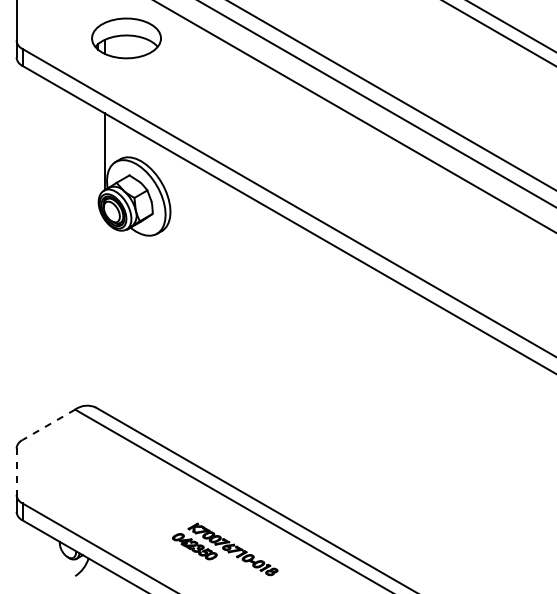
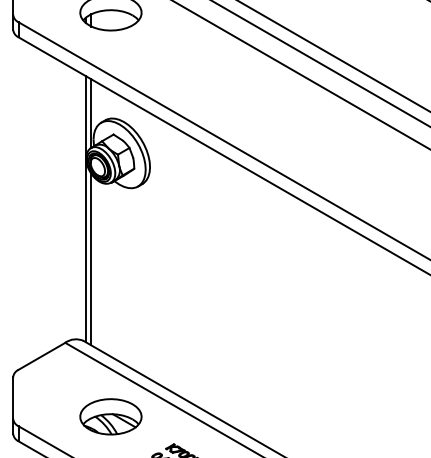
line: (98, 259) -> (86, 209), added
line: (104, 315) -> (91, 259), added
line: (48, 425) -> (41, 356), dashed -> solid
line: (16, 472) -> (13, 398), dashed -> solid
part: (126, 492) -> (110, 416), added

